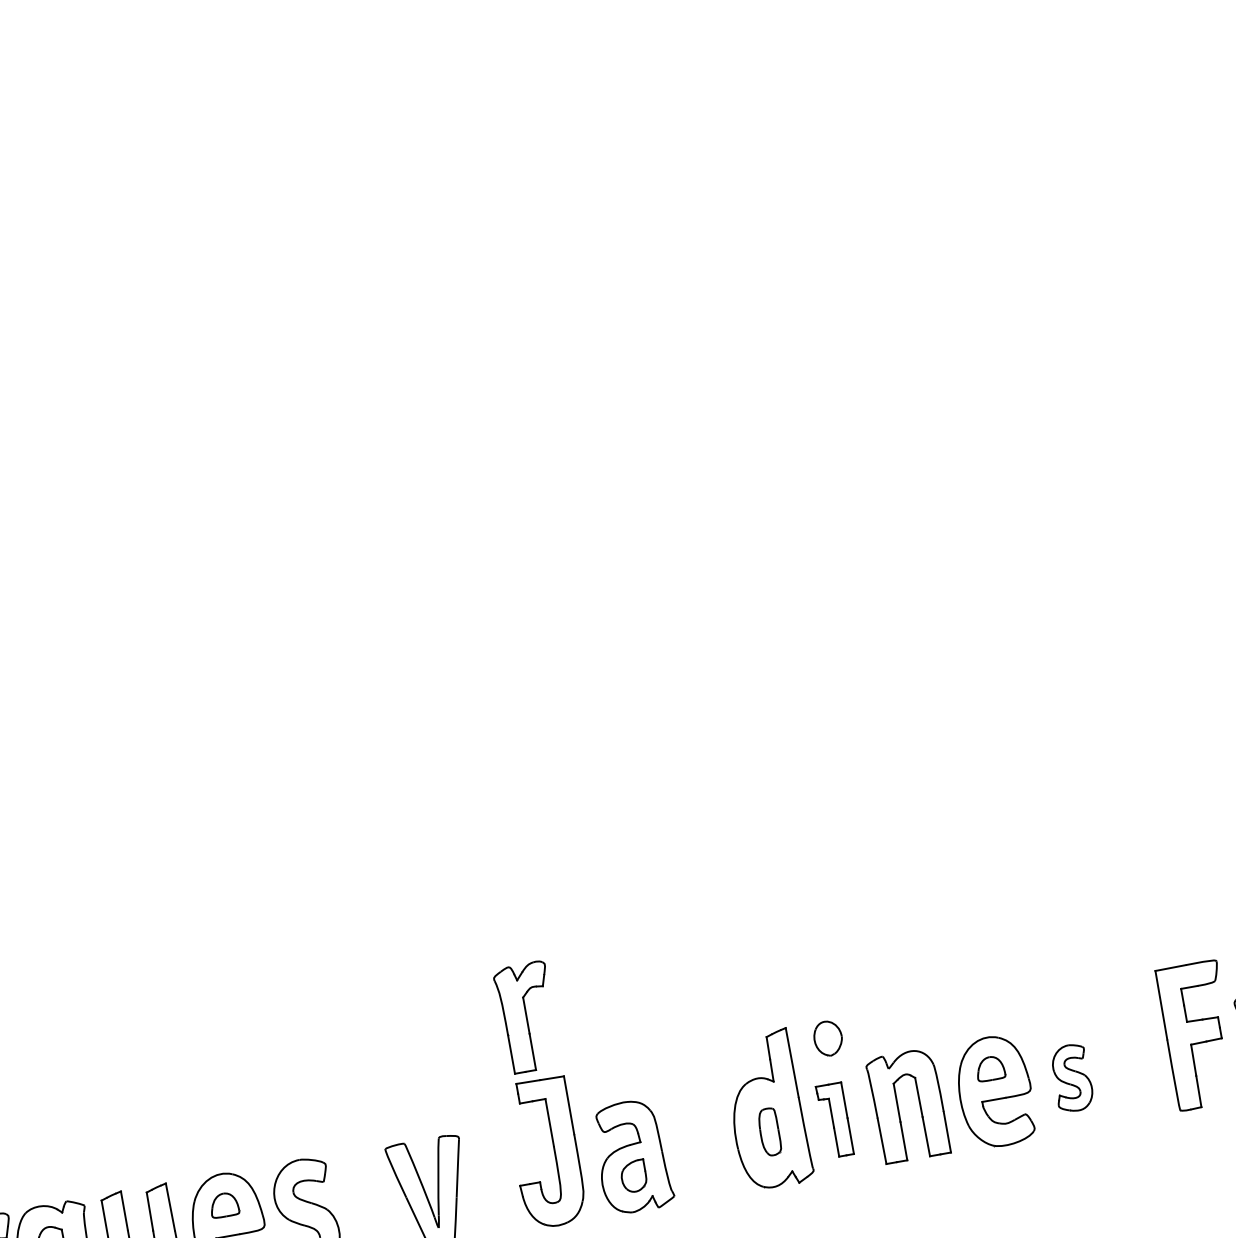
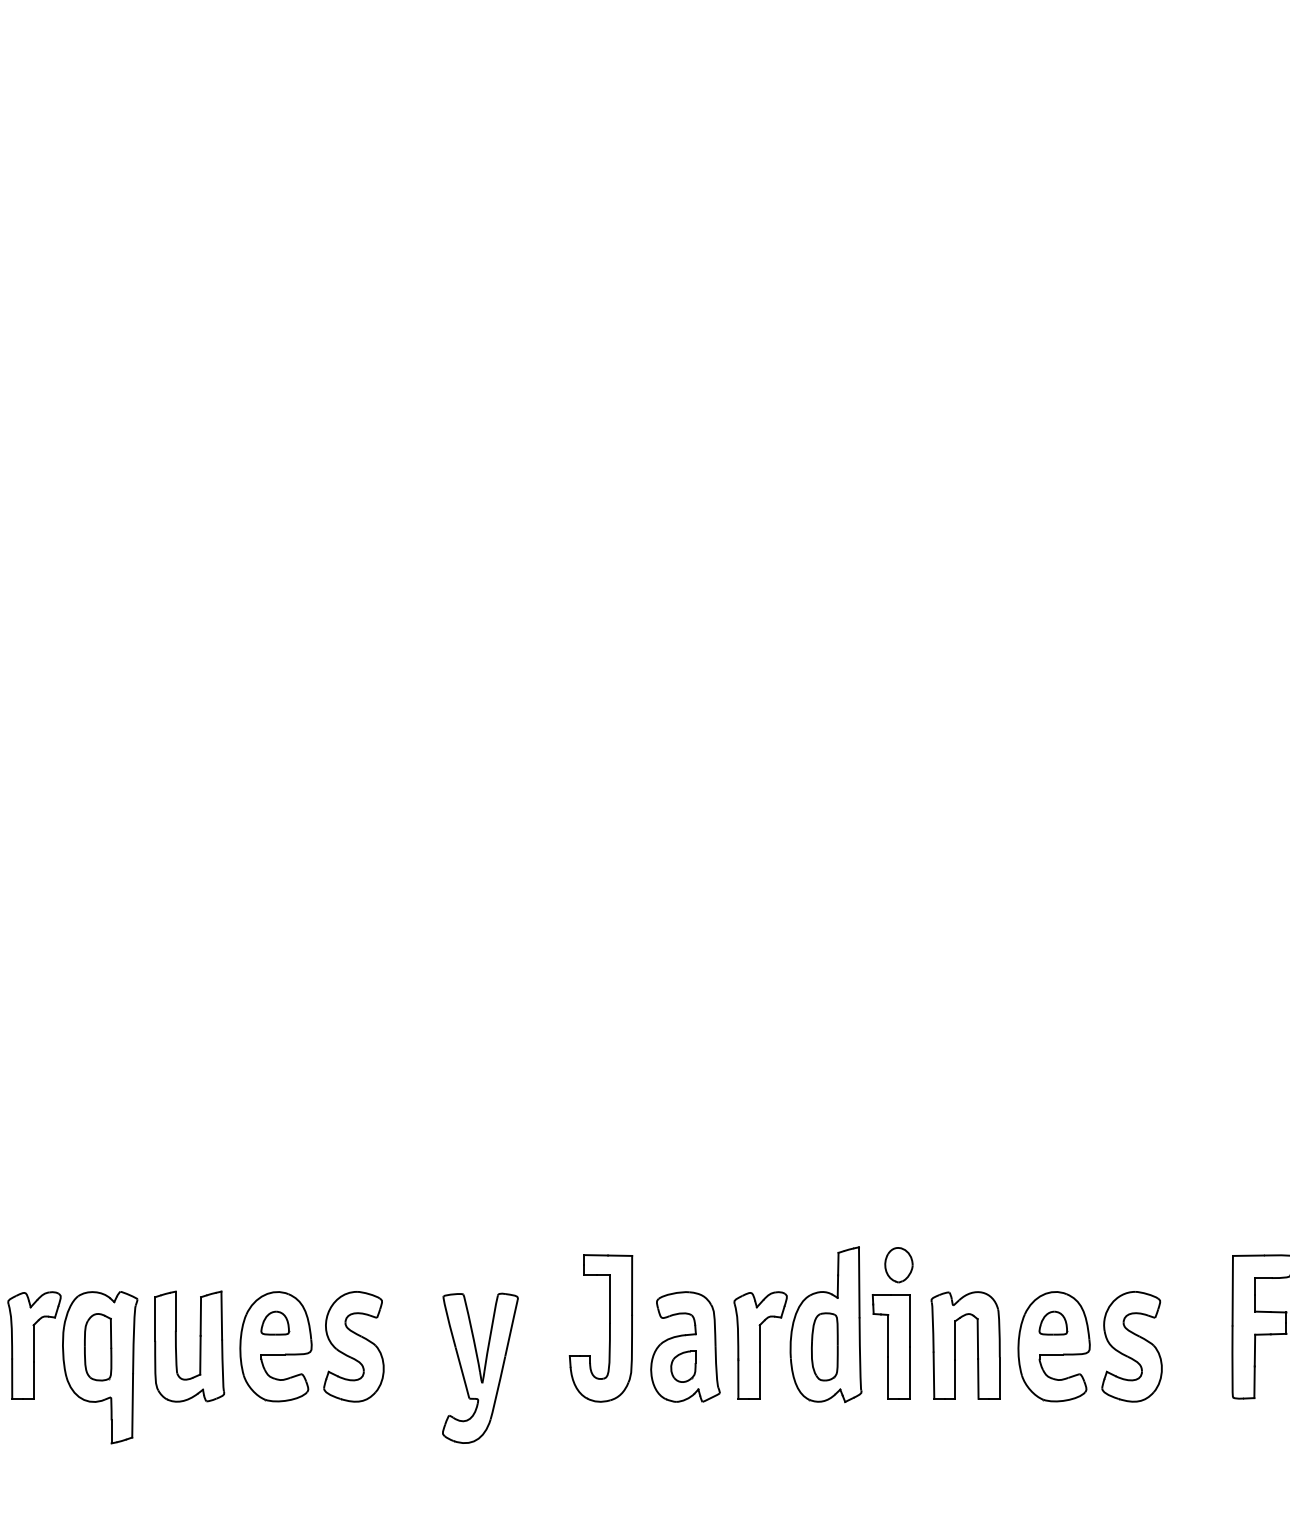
part: (527, 1017) -> (760, 1345), moved
part: (1071, 1077) -> (1131, 1346), size x1.67
part: (834, 1120) -> (890, 1346), size x1.43
part: (769, 1131) -> (824, 1346), size x1.43

